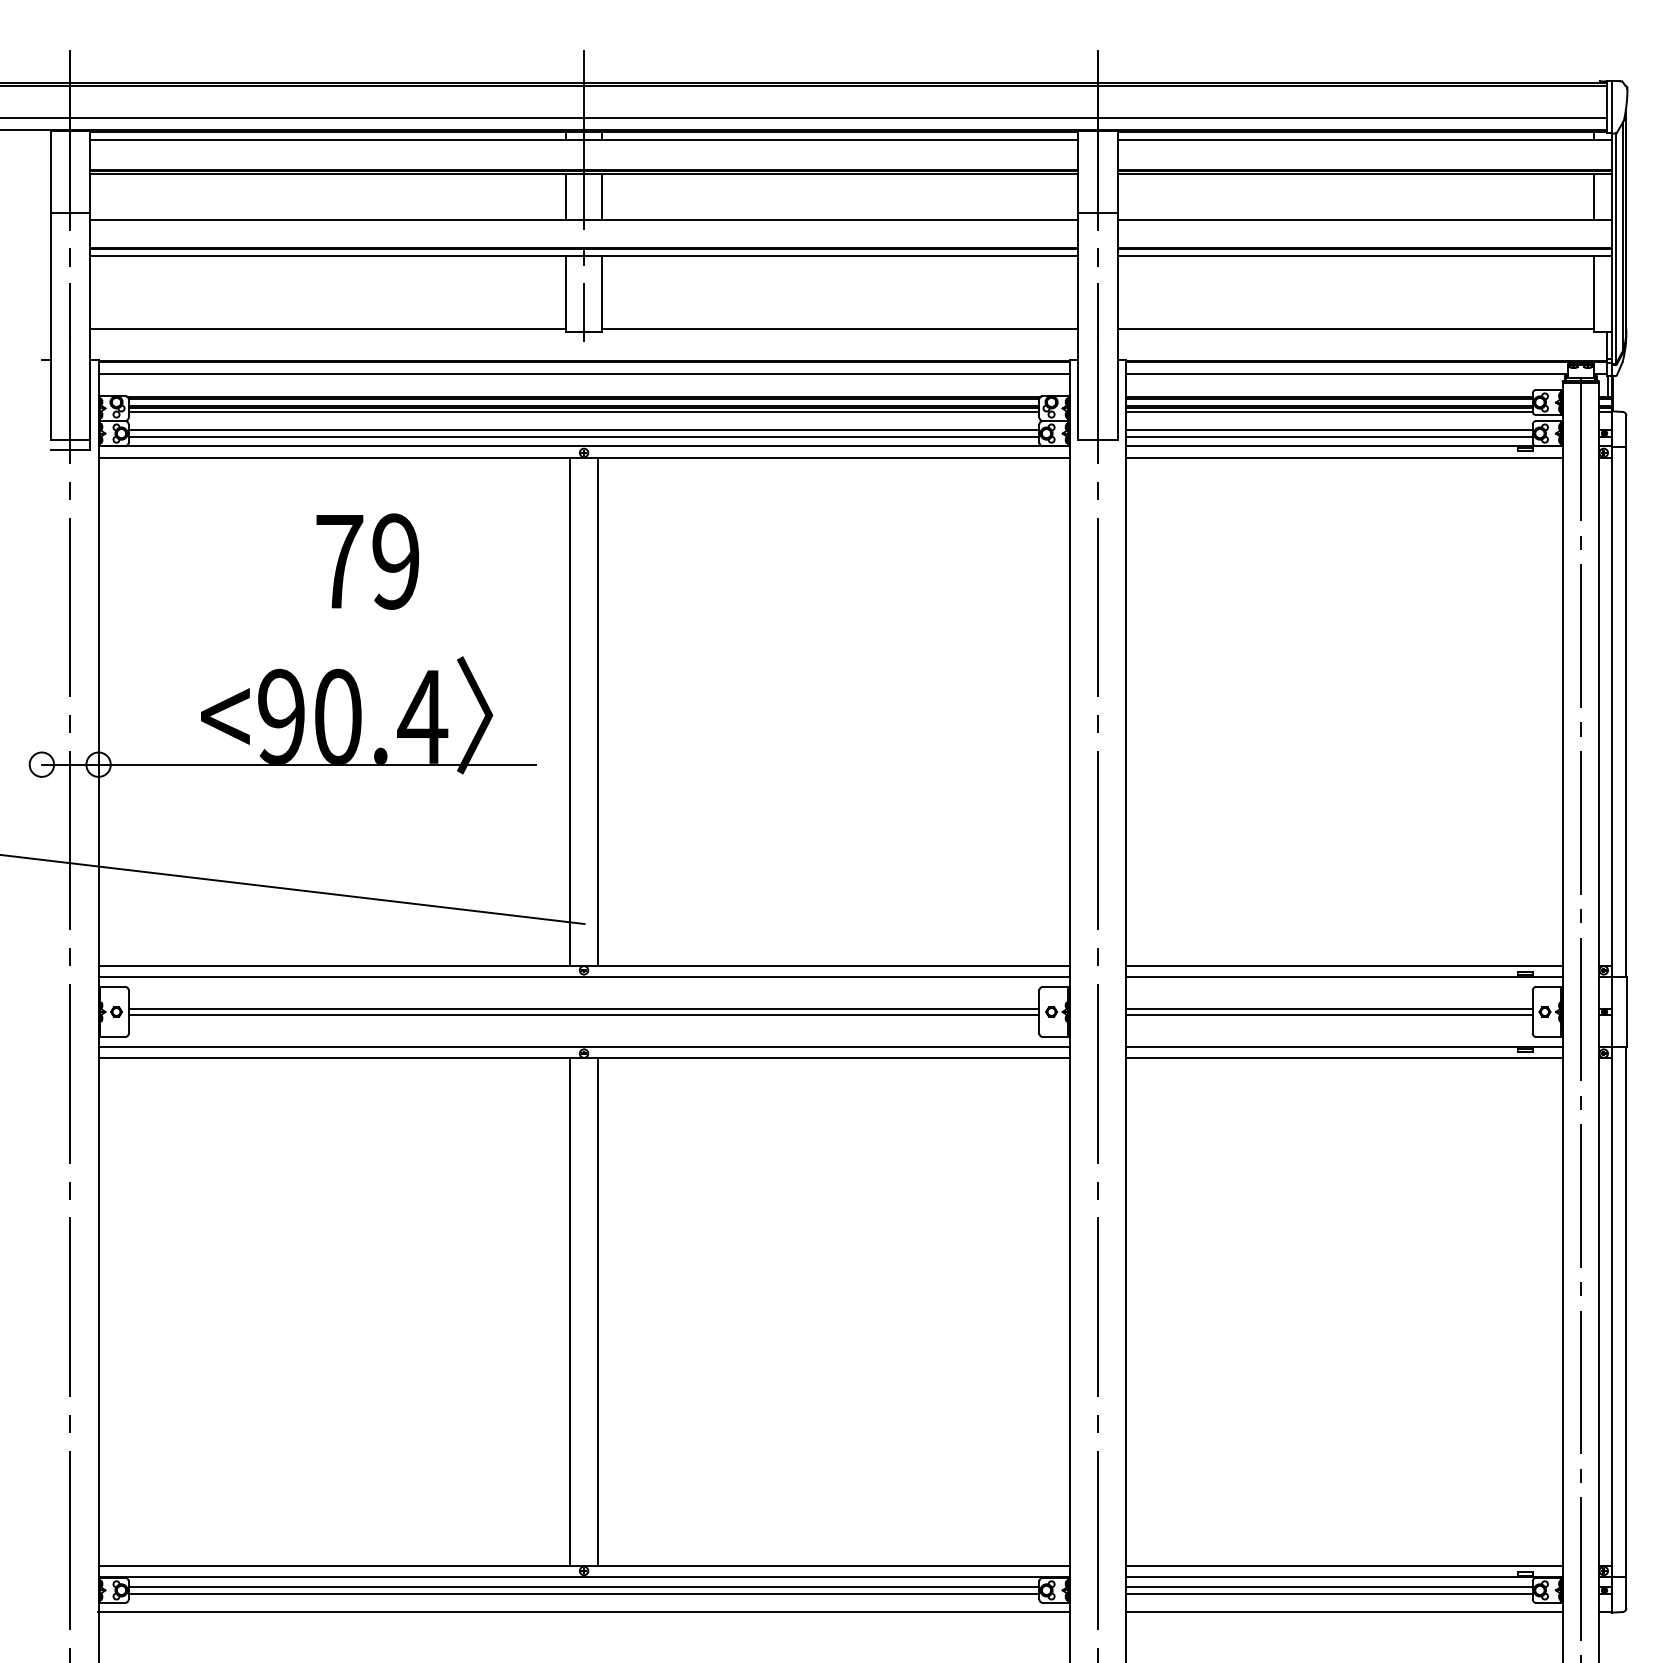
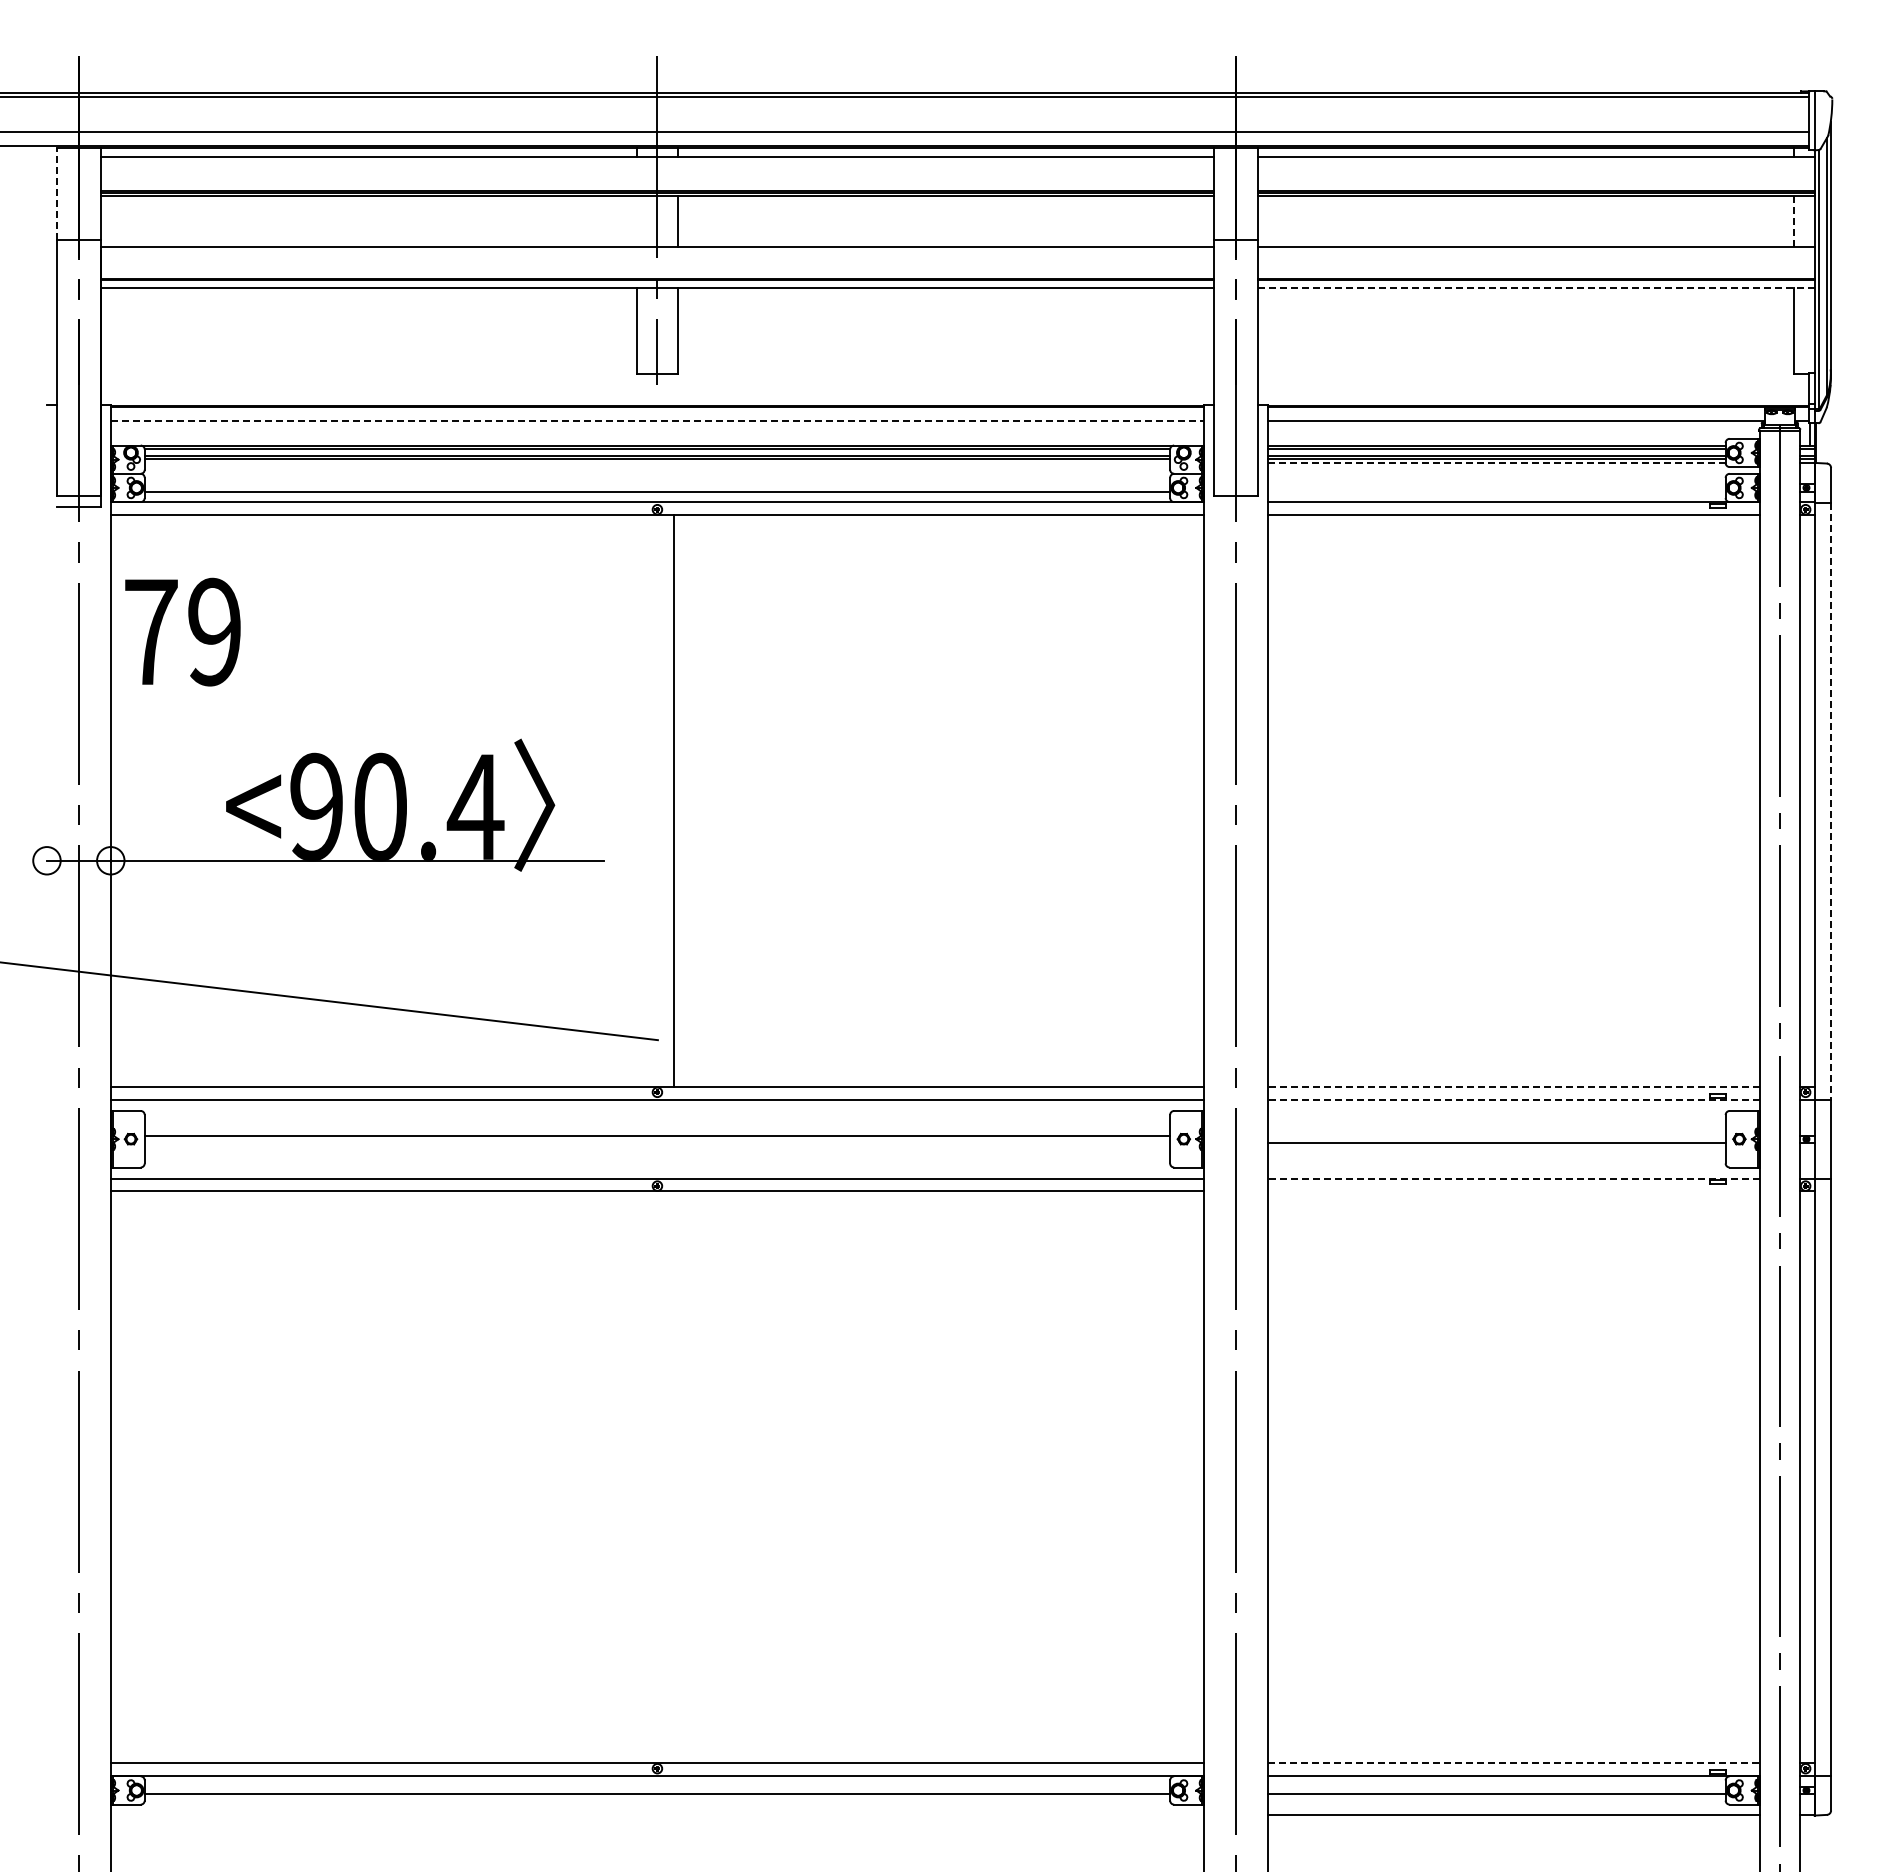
line: (50, 172) -> (56, 193), solid -> dashed
line: (566, 196) -> (637, 221), removed
line: (1593, 196) -> (1794, 221), solid -> dashed
line: (1364, 255) -> (1536, 287), solid -> dashed
line: (328, 329) -> (369, 370), removed
line: (839, 329) -> (945, 370), removed
line: (1355, 329) -> (1526, 370), removed
line: (584, 373) -> (657, 420), solid -> dashed
line: (584, 411) -> (657, 463), removed
line: (1329, 411) -> (1496, 463), solid -> dashed
line: (584, 430) -> (657, 484), removed
line: (1329, 430) -> (1496, 484), removed
line: (1329, 436) -> (1496, 491), removed
text: (367, 561) -> (182, 631), moved
line: (569, 711) -> (641, 800), removed
line: (1625, 712) -> (1830, 801), solid -> dashed
line: (1344, 966) -> (1513, 1087), solid -> dashed
line: (1344, 976) -> (1513, 1099), solid -> dashed
line: (1329, 1008) -> (1496, 1135), removed
line: (584, 1014) -> (657, 1142), removed
line: (1344, 1046) -> (1513, 1178), solid -> dashed
line: (1344, 1058) -> (1513, 1191), removed
line: (569, 1312) -> (641, 1477), removed
line: (598, 1312) -> (673, 1477), removed
line: (1344, 1566) -> (1513, 1763), solid -> dashed
line: (584, 1586) -> (657, 1786), removed
line: (1329, 1586) -> (1496, 1786), removed
line: (584, 1612) -> (657, 1815), removed

